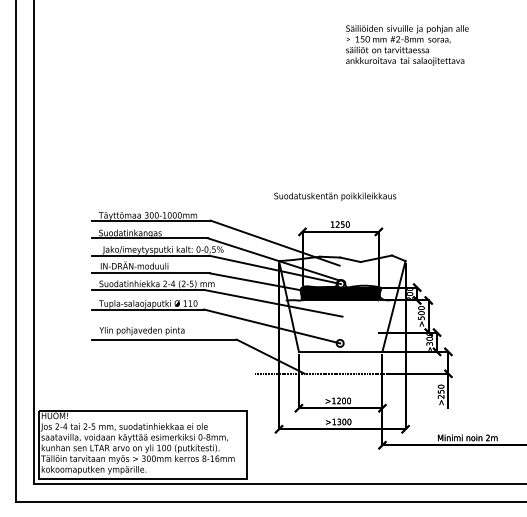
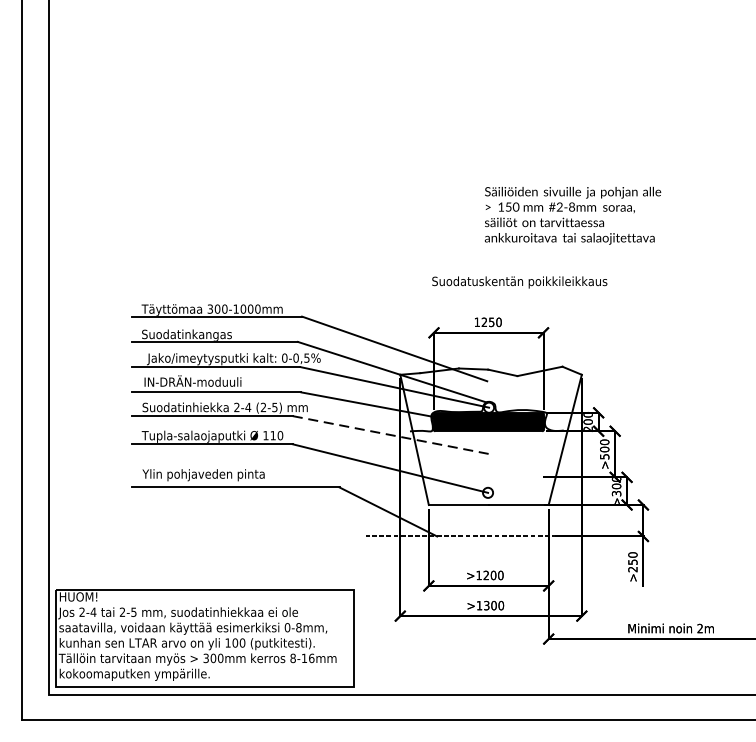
text: (407, 45) -> (573, 215), moved
text: (335, 196) -> (520, 282), moved
line: (273, 303) -> (392, 435), solid -> dashed

